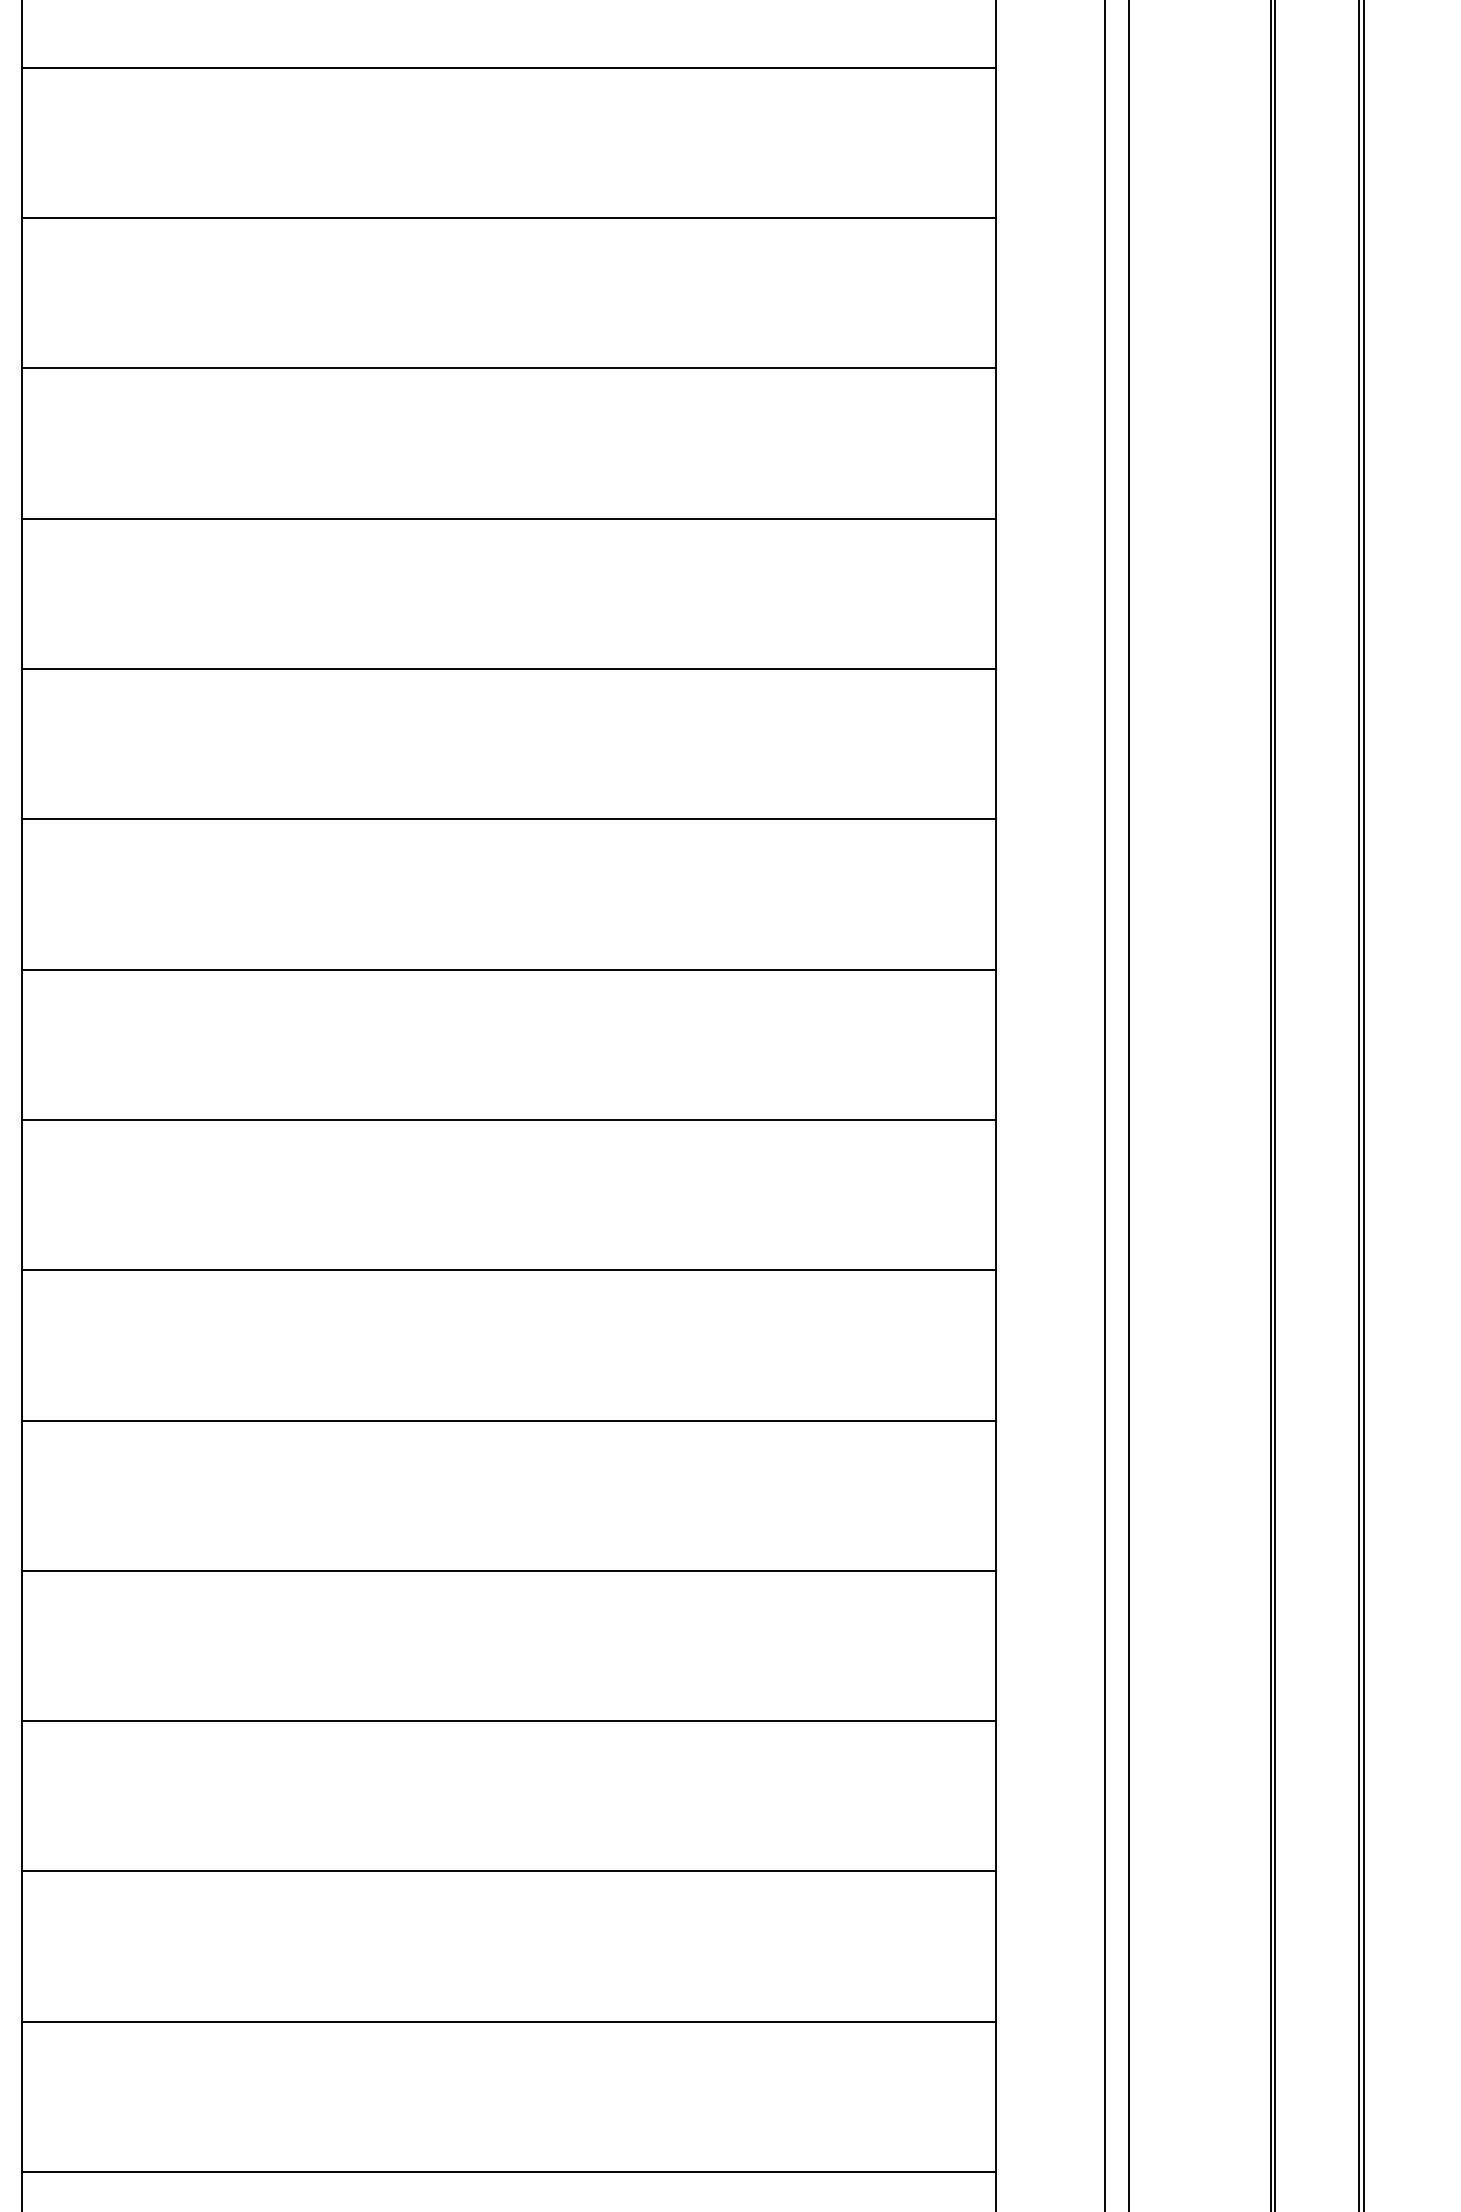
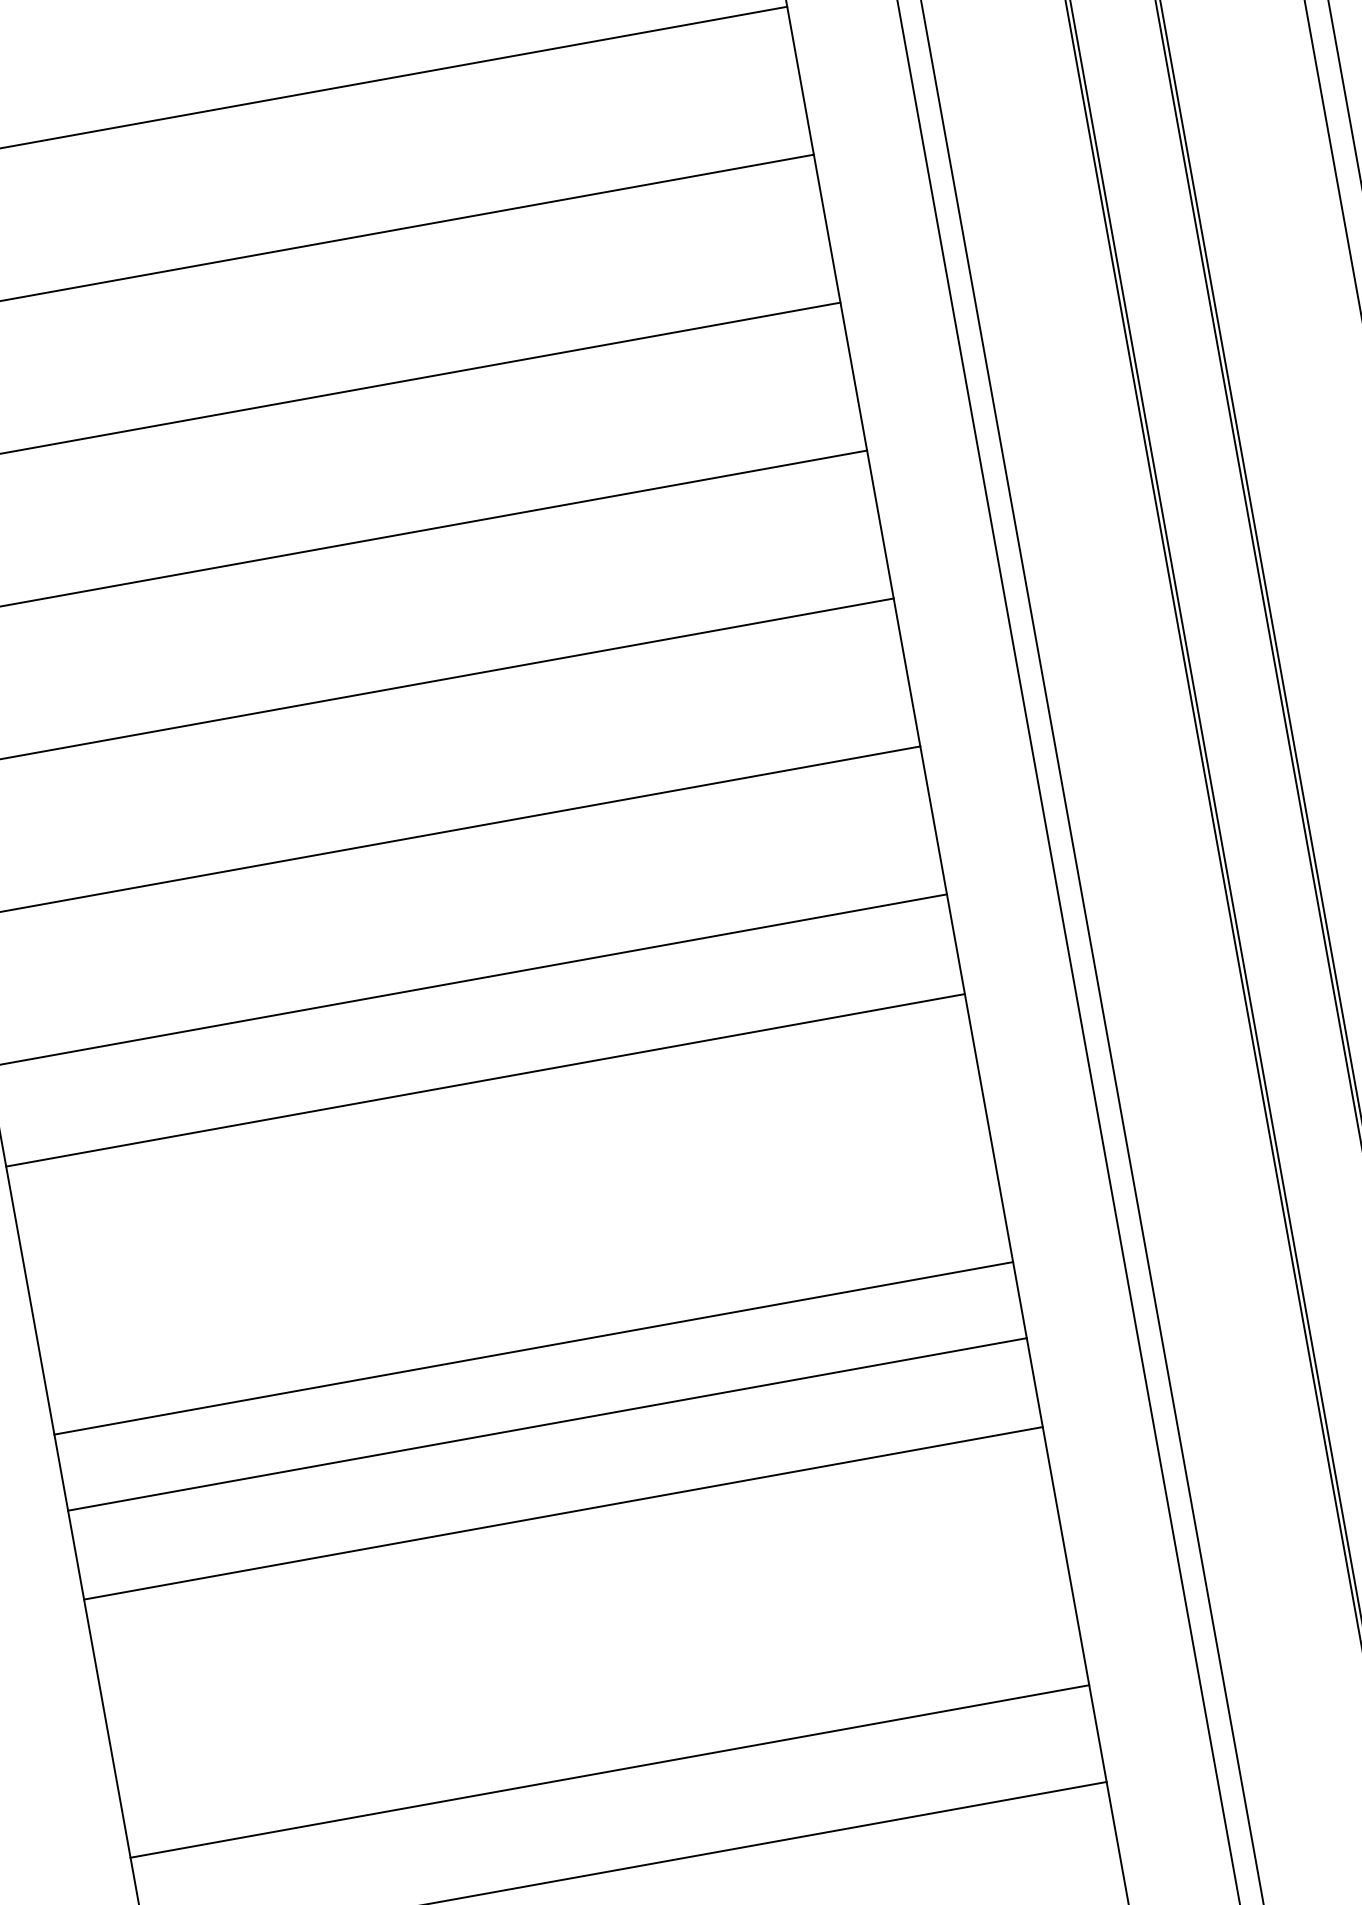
line: (508, 969) -> (485, 1080), moved
line: (508, 1119) -> (533, 1347), moved
line: (508, 1420) -> (563, 1513), moved
line: (508, 1570) -> (609, 1771), moved

